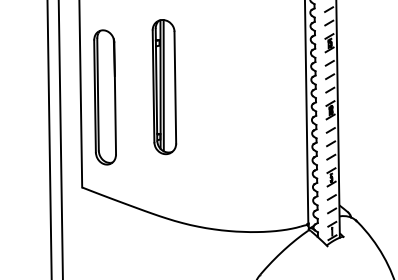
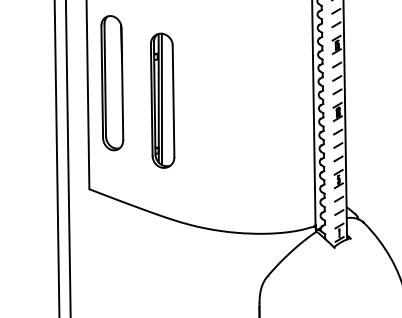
part: (164, 86) -> (162, 100), moved
part: (105, 97) -> (112, 83), moved

